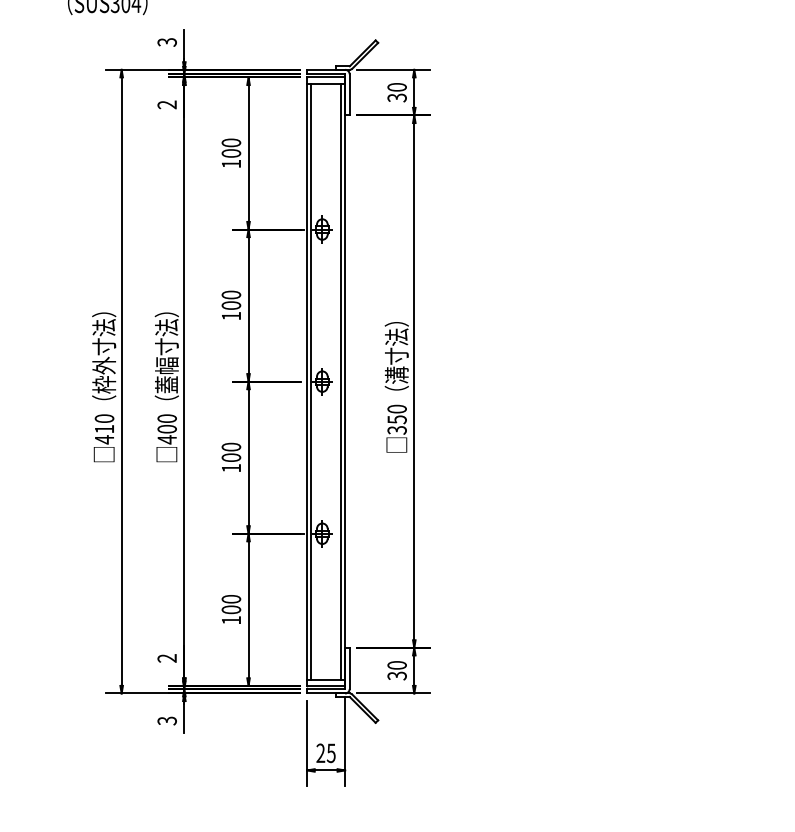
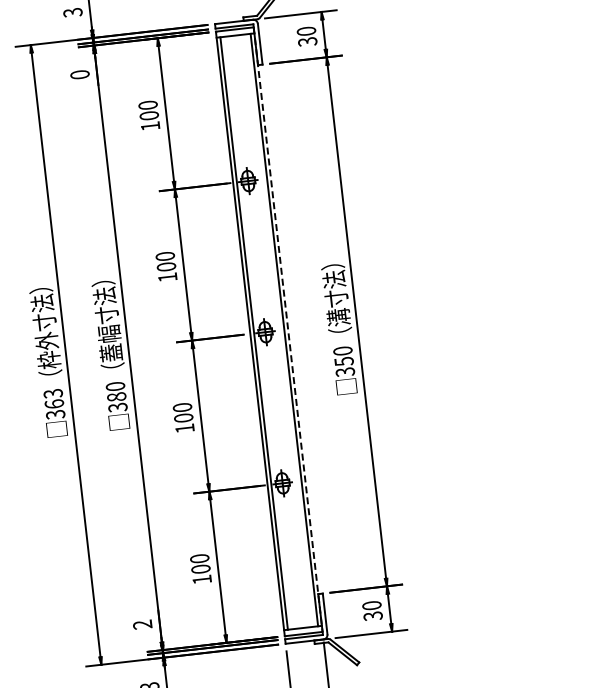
text: (166, 104) -> (79, 74), 2 -> 0
line: (345, 382) -> (288, 330), solid -> dashed
text: (104, 429) -> (54, 404), 410 -> 363
text: (166, 434) -> (116, 402), 400 -> 380

